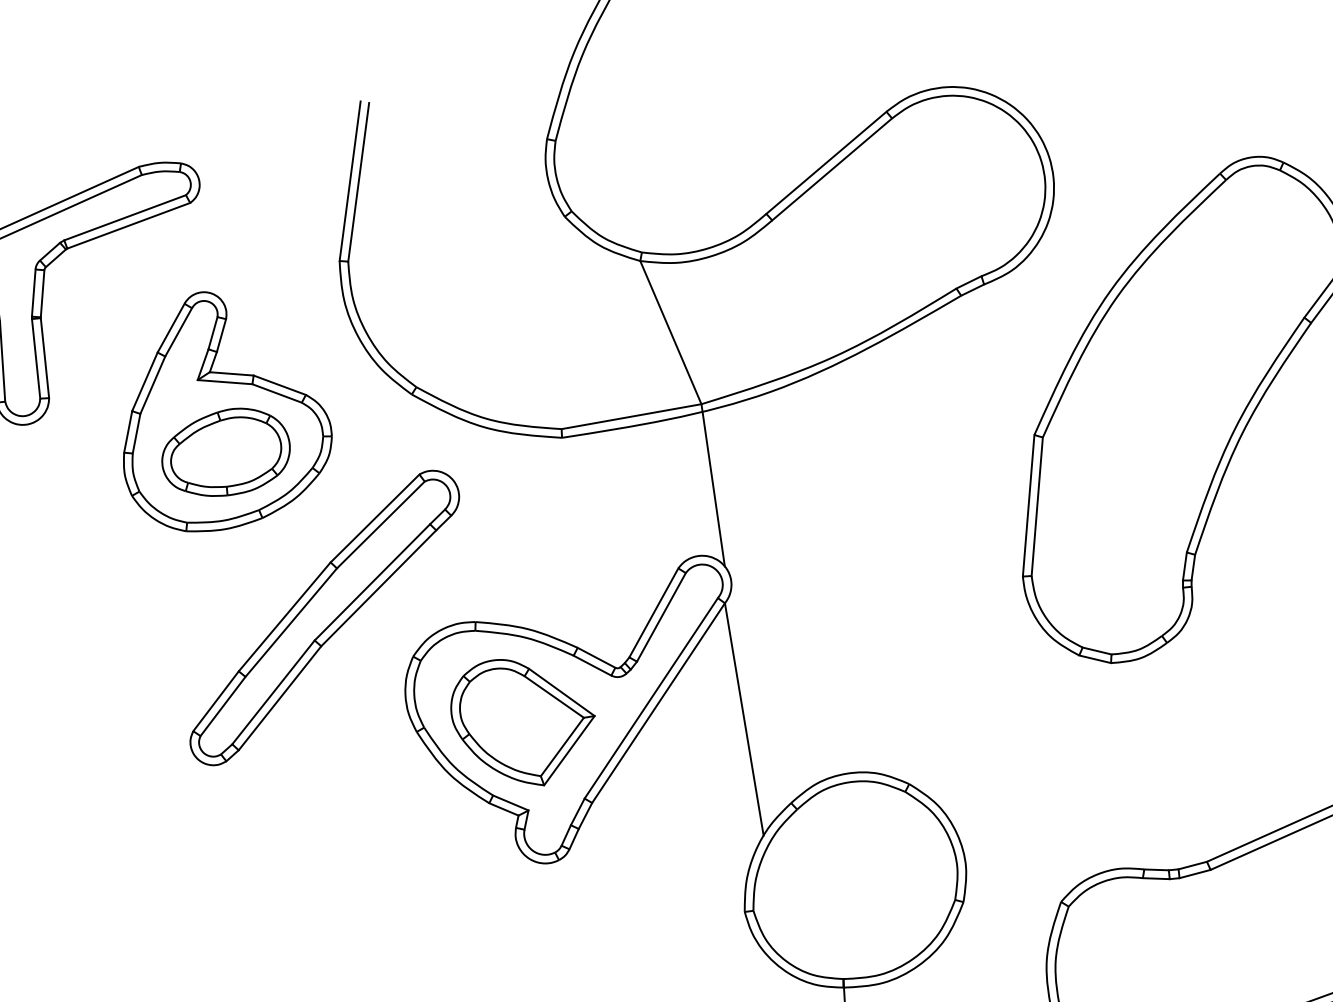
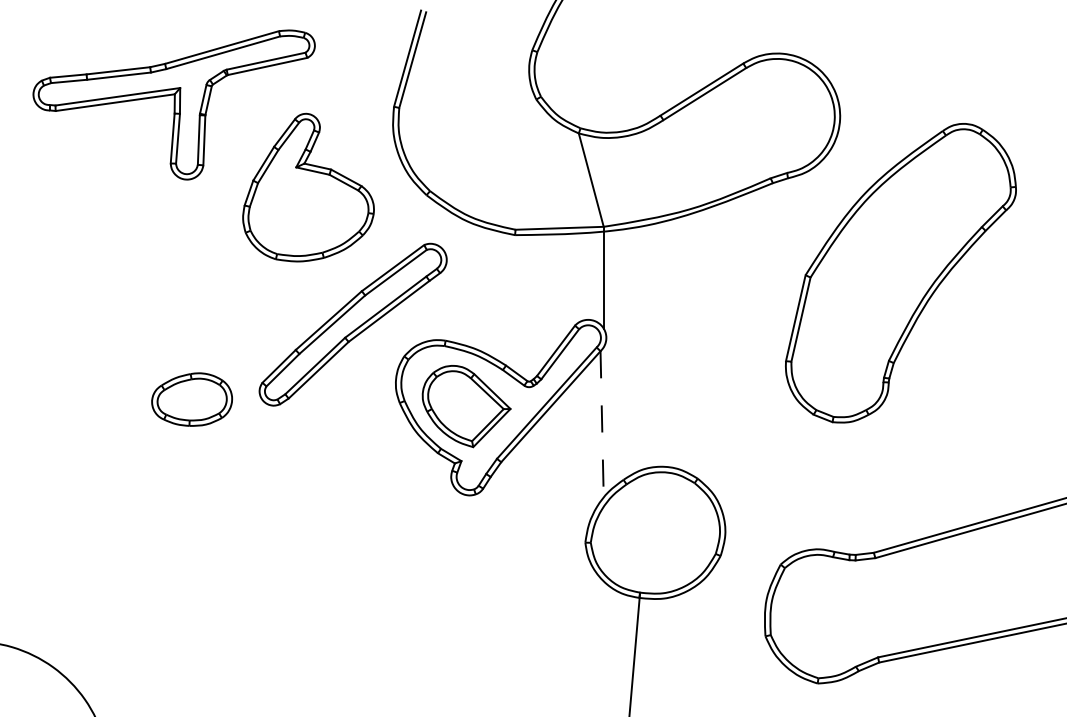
part: (224, 452) -> (191, 399), moved
line: (744, 719) -> (602, 424), solid -> dashed

